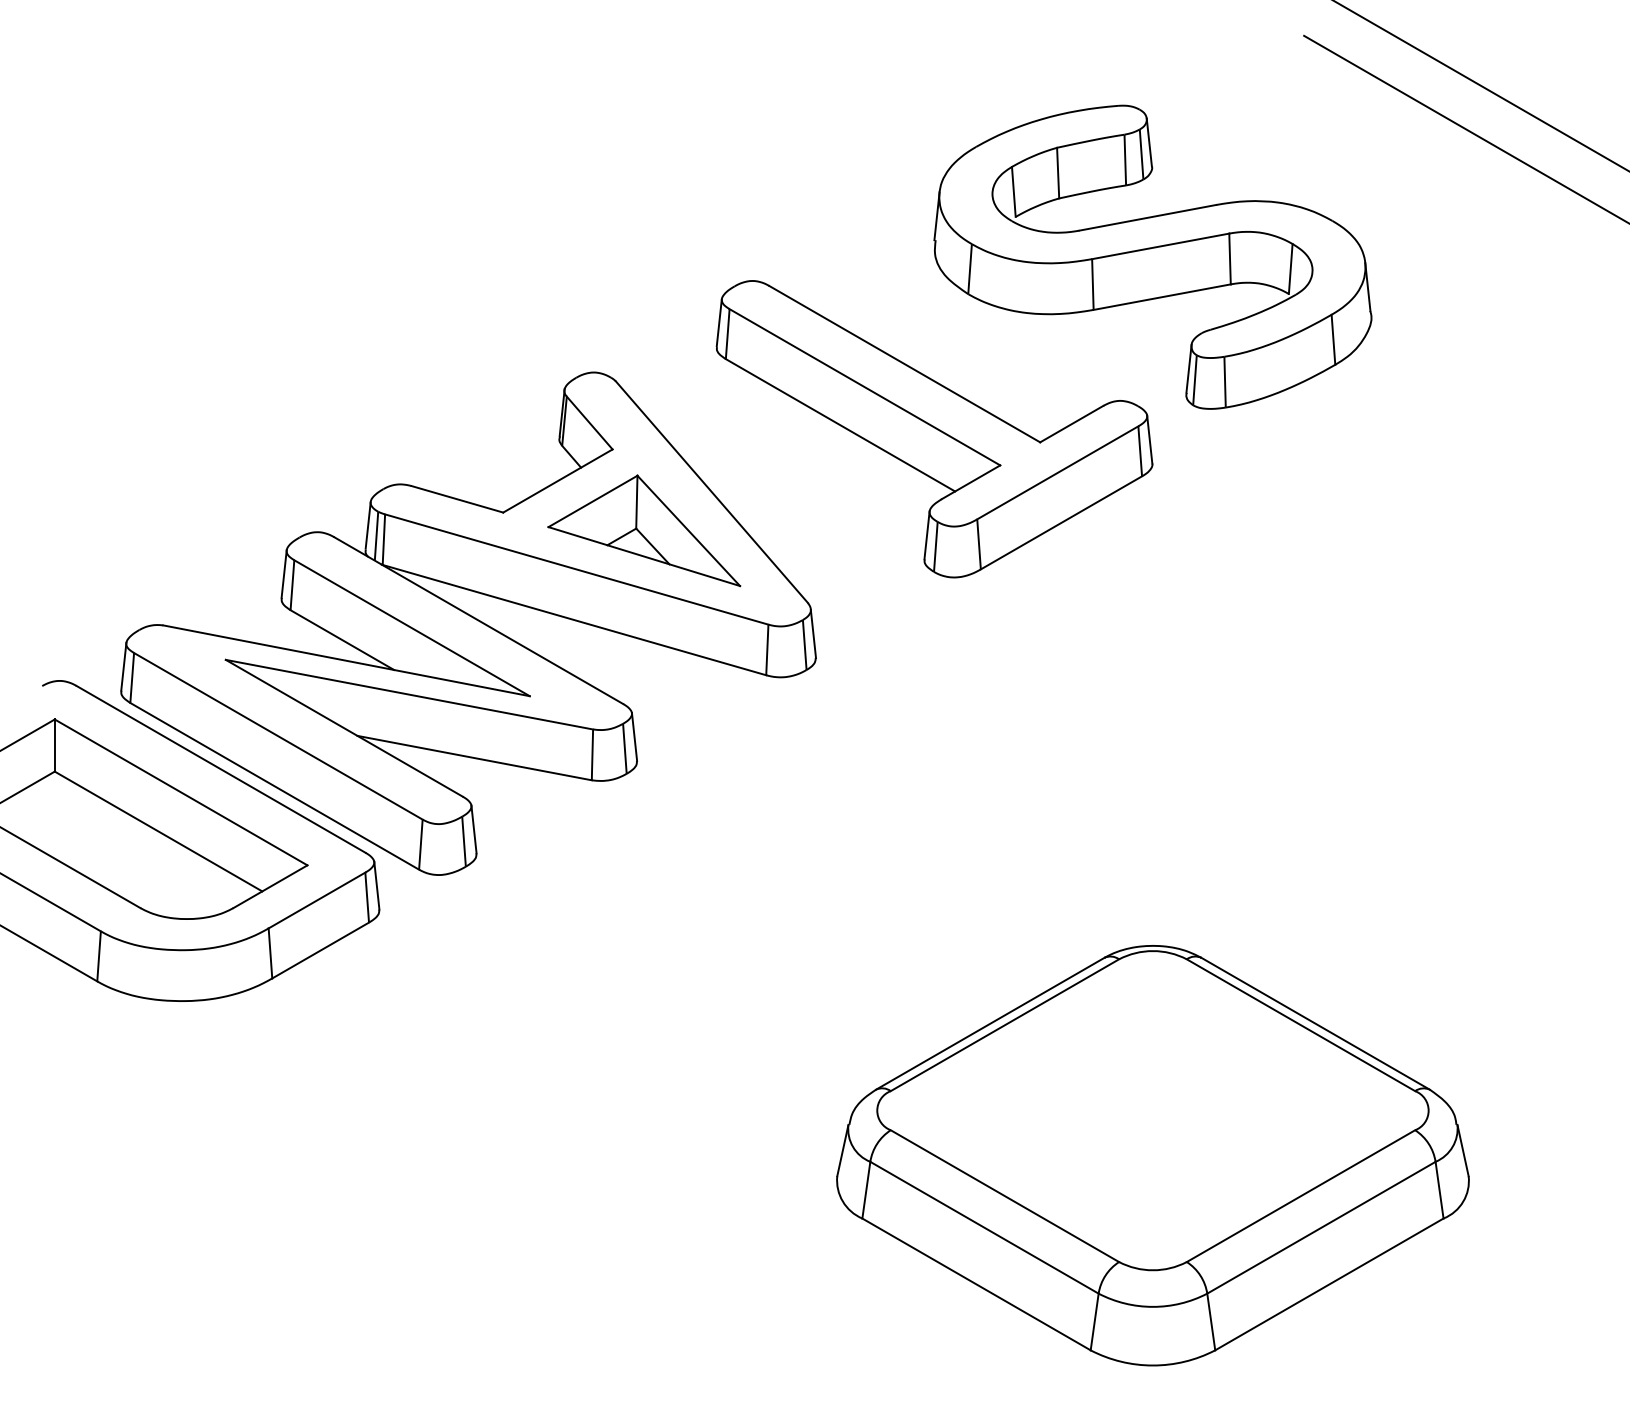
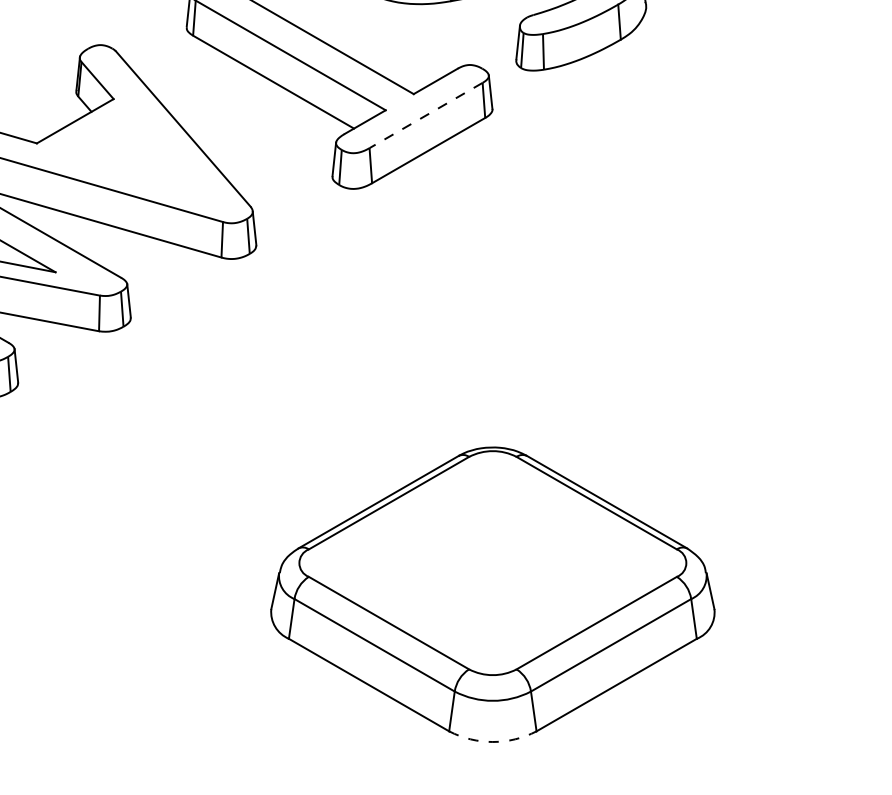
line: (1057, 473) -> (425, 115), solid -> dashed
part: (644, 530) -> (136, 155), removed
arc: (1152, 1365) -> (492, 741), solid -> dashed

